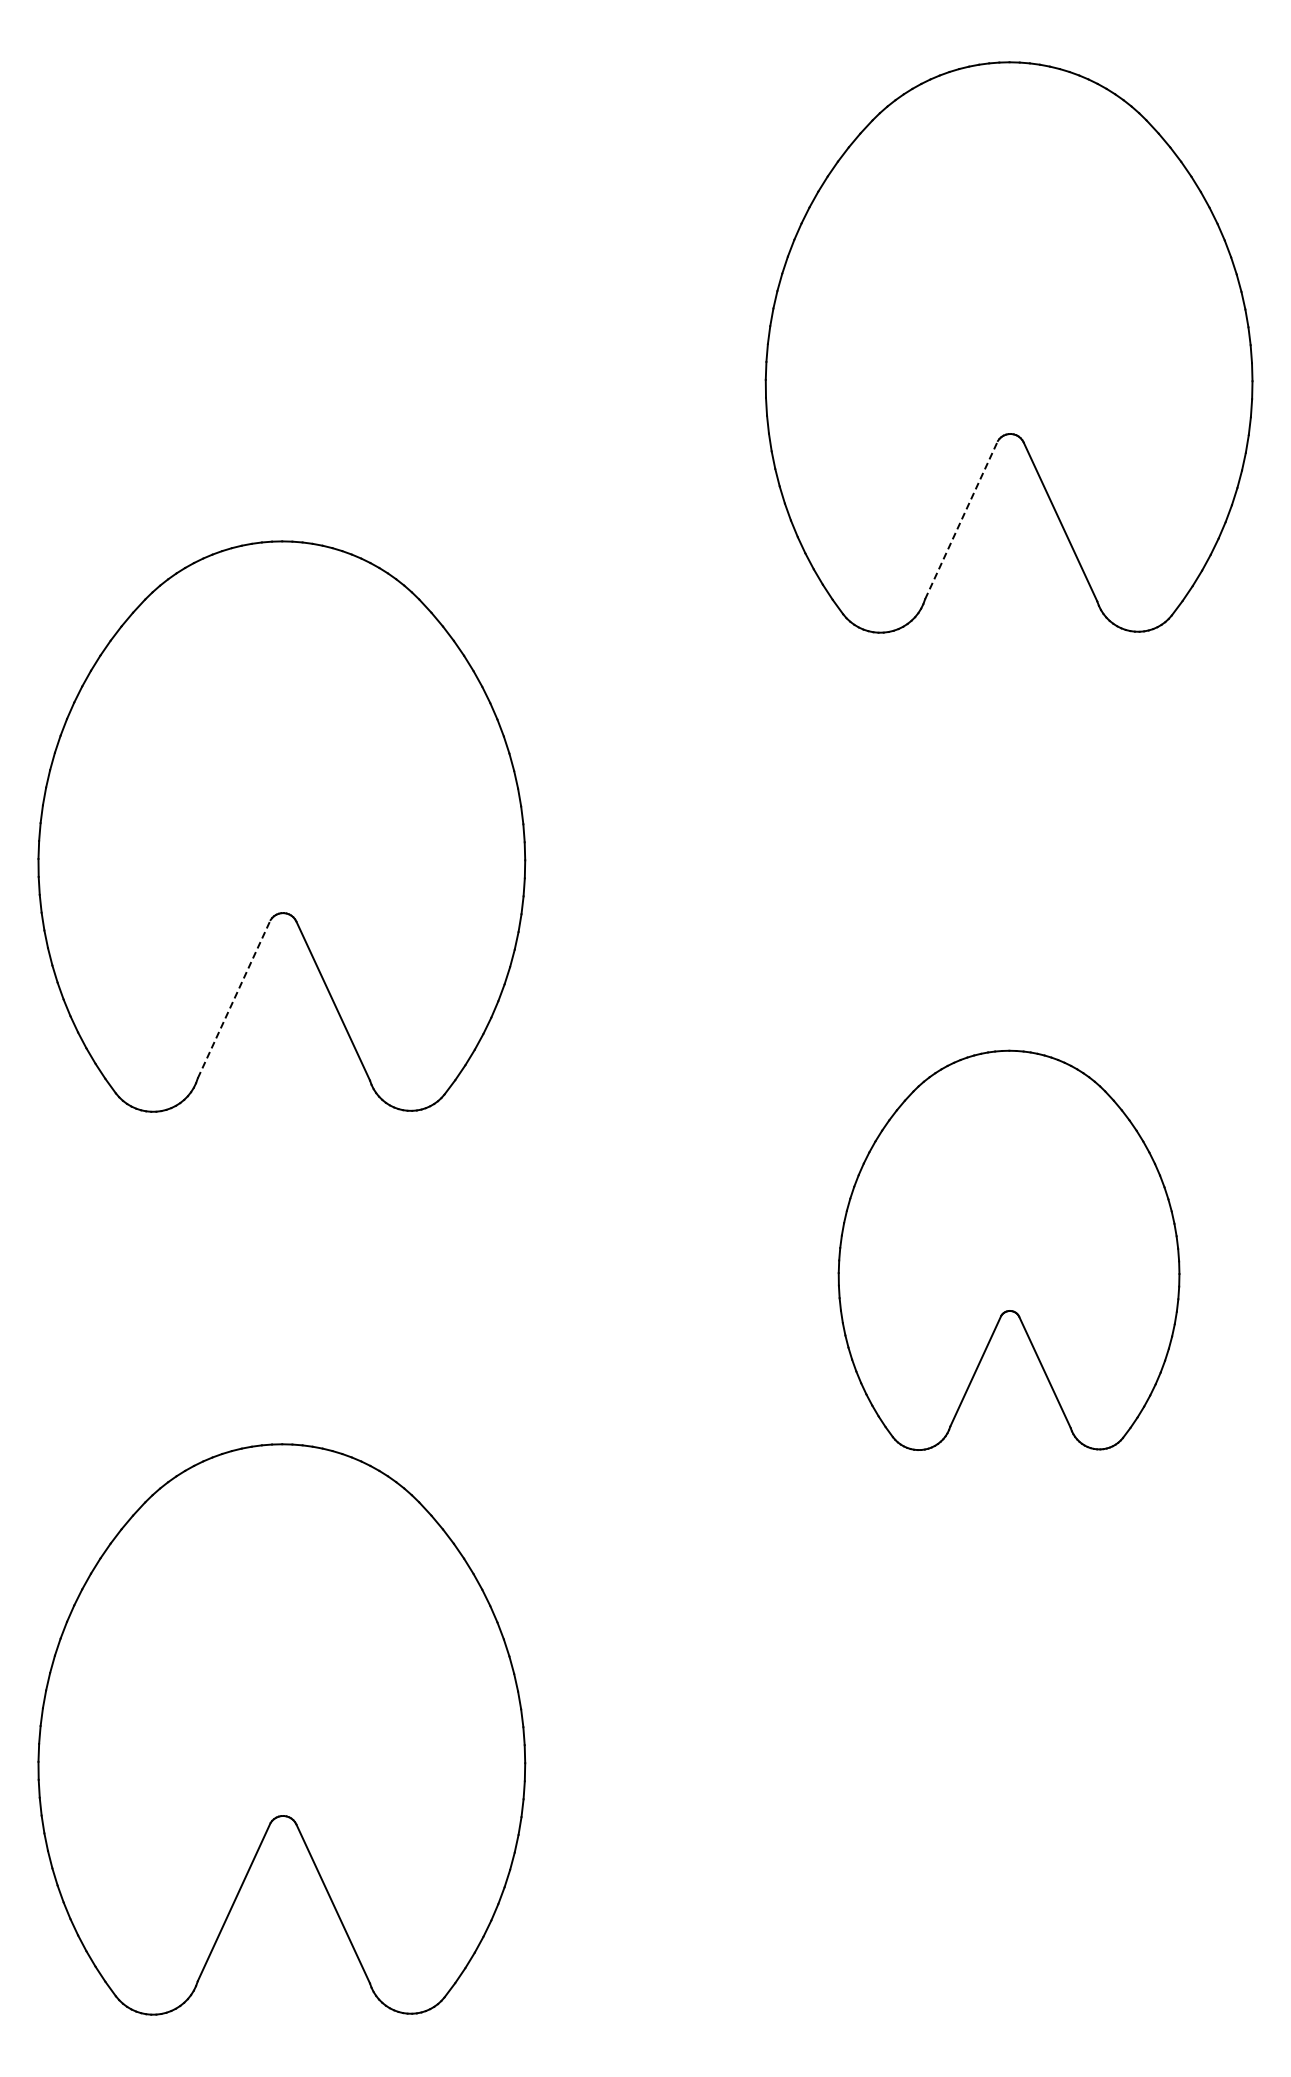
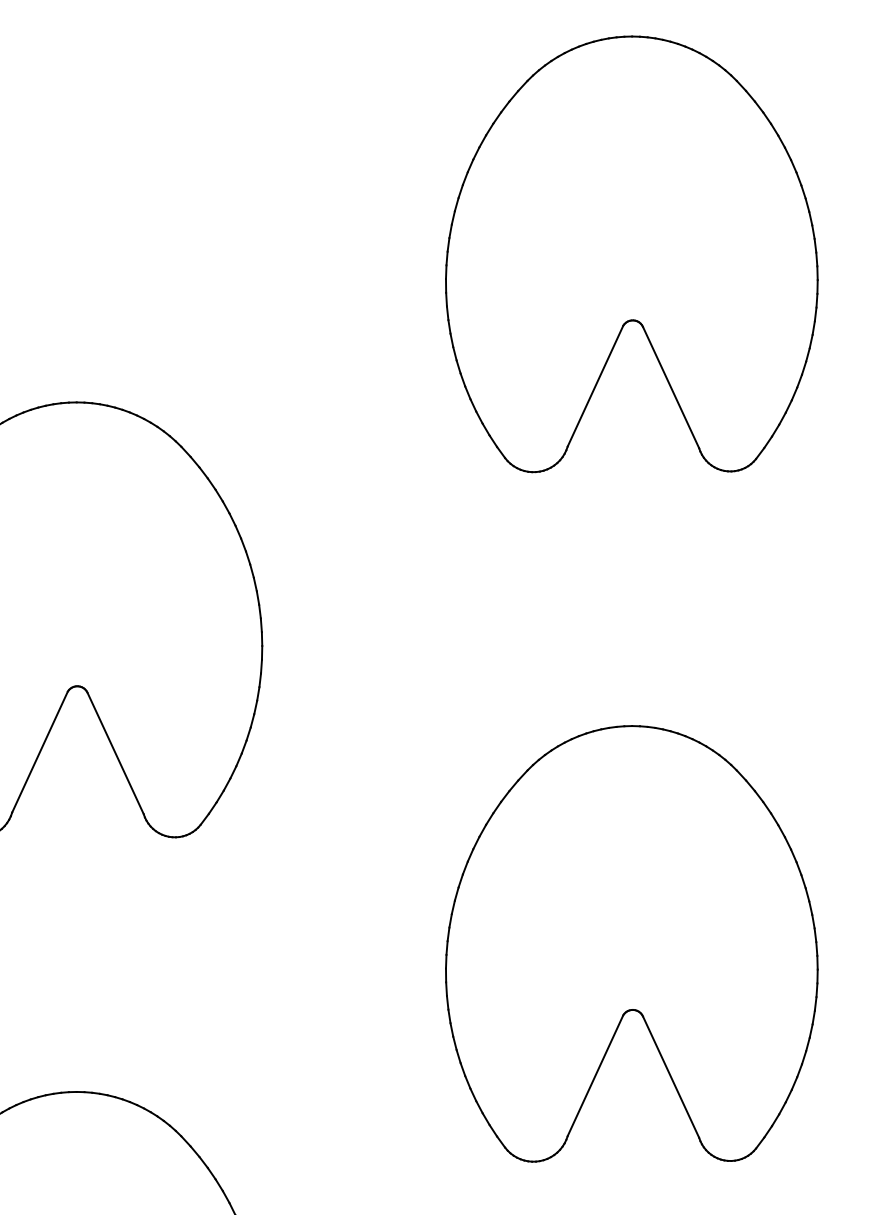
line: (961, 519) -> (595, 385), dashed -> solid
line: (234, 998) -> (40, 751), dashed -> solid
part: (1008, 1250) -> (631, 943), size x1.43

